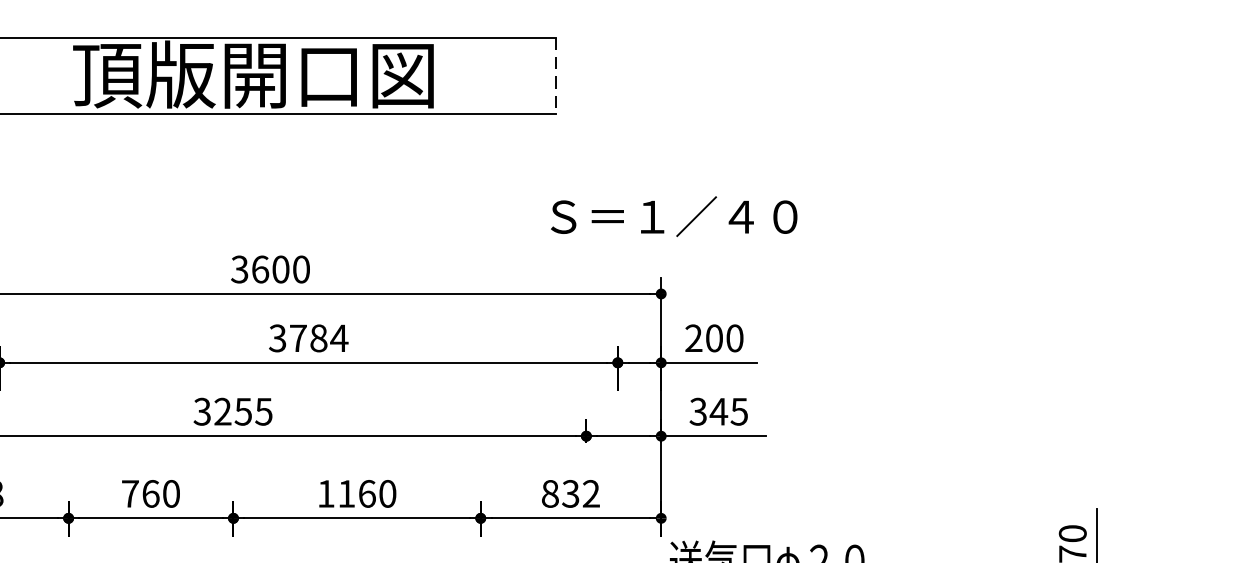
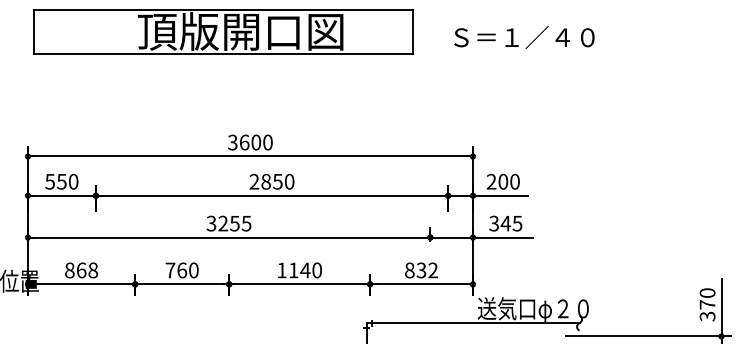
line: (556, 76) -> (413, 32), dashed -> solid
text: (674, 215) -> (524, 36), moved
text: (307, 337) -> (271, 181), 3784 -> 2850
text: (367, 494) -> (305, 270), 1160 -> 1140

